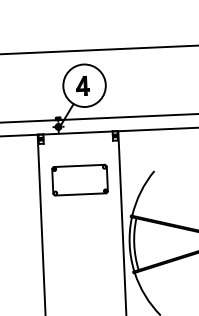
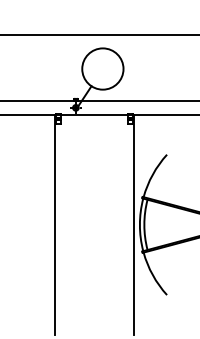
part: (82, 85) -> (100, 68), removed
part: (80, 180) -> (94, 160), removed

